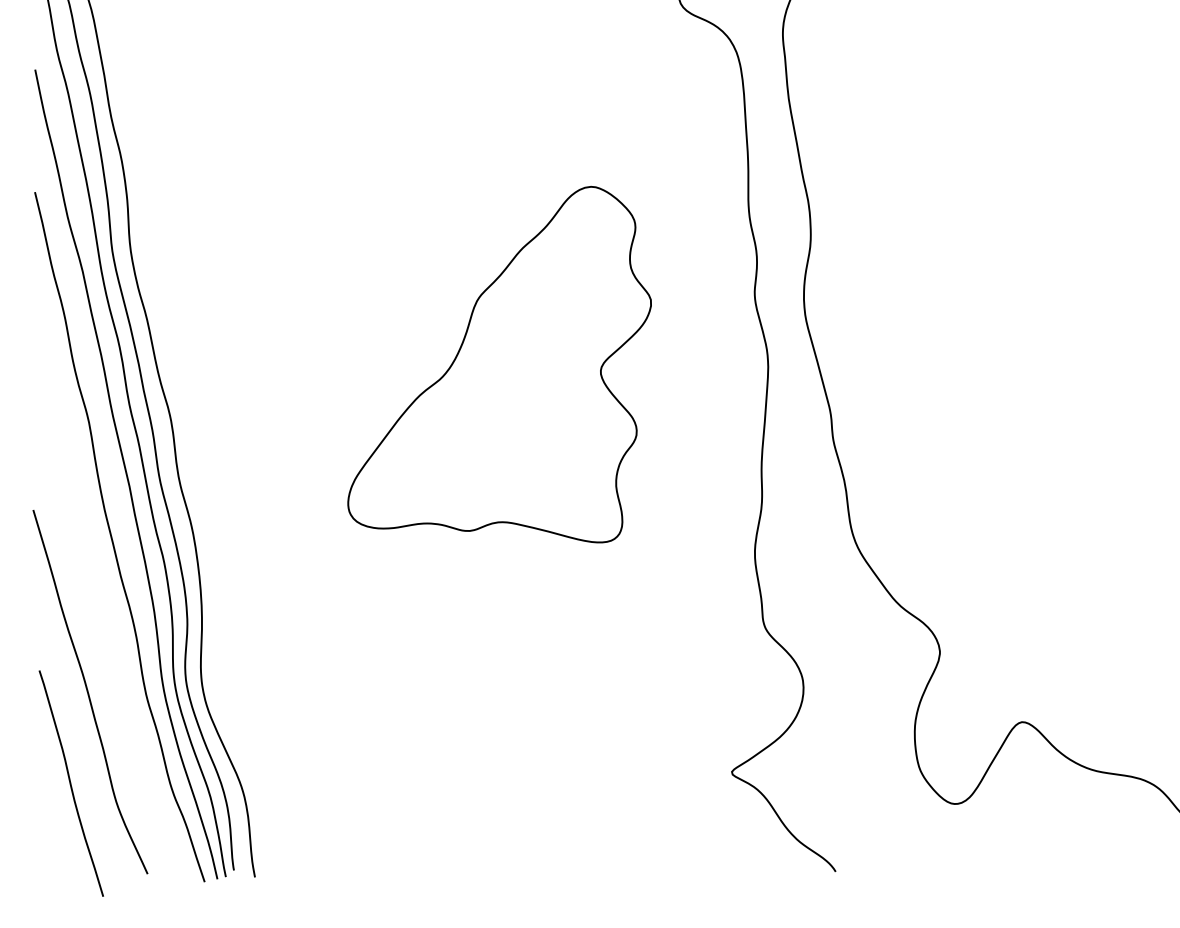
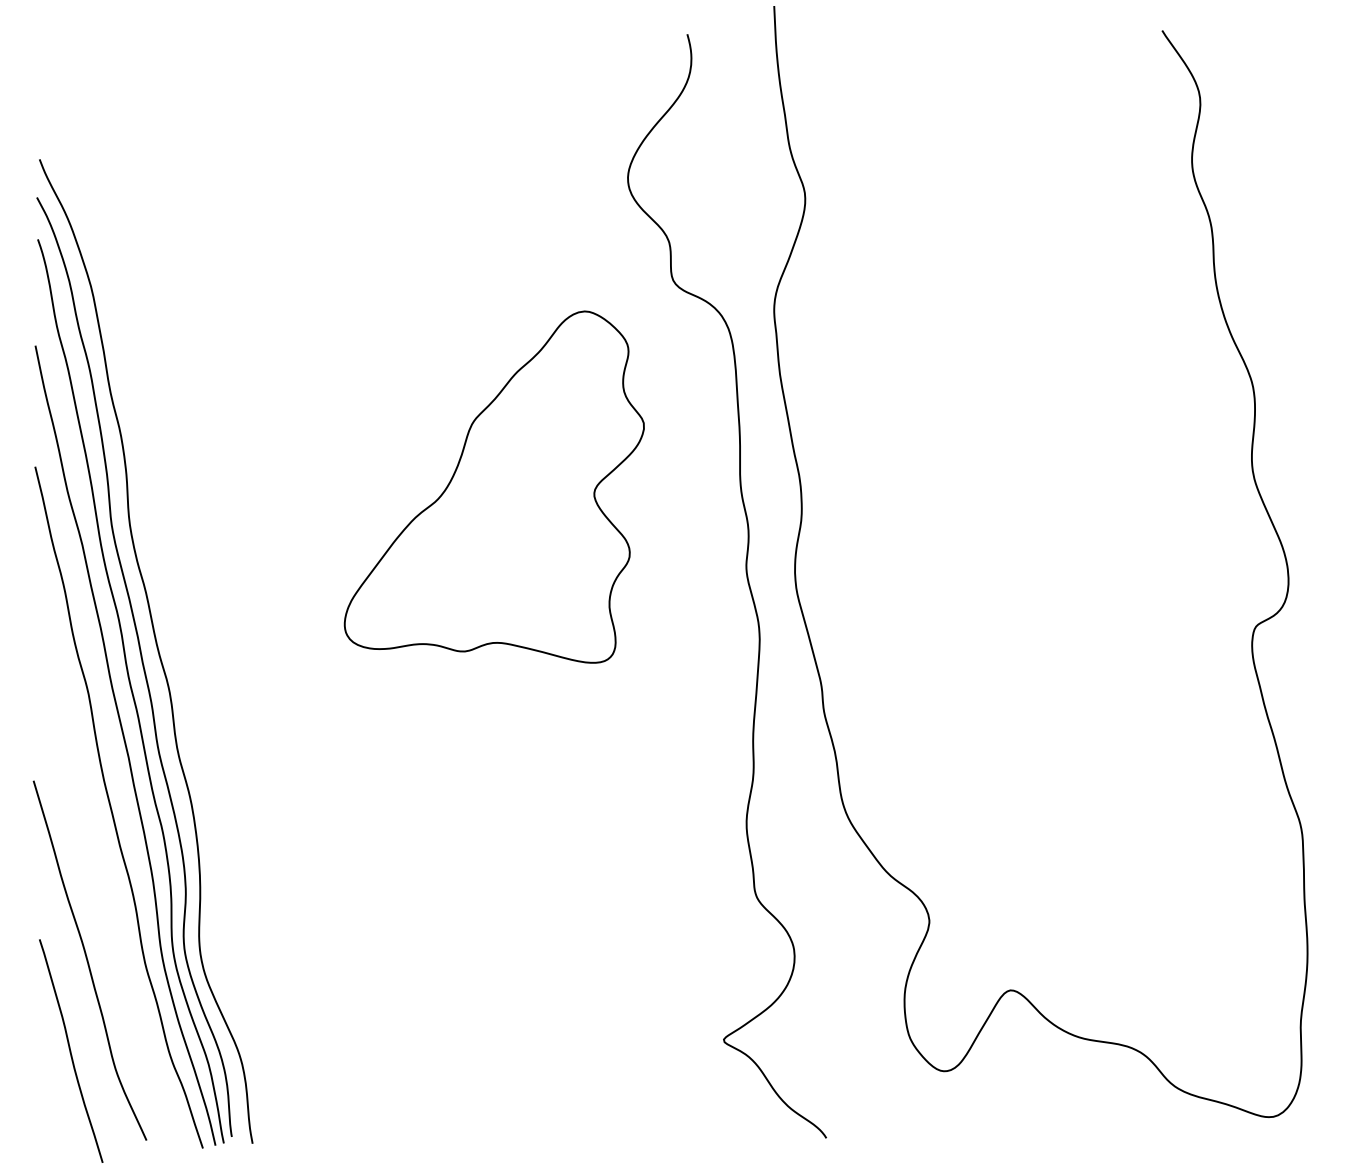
part: (498, 363) -> (493, 486), moved

